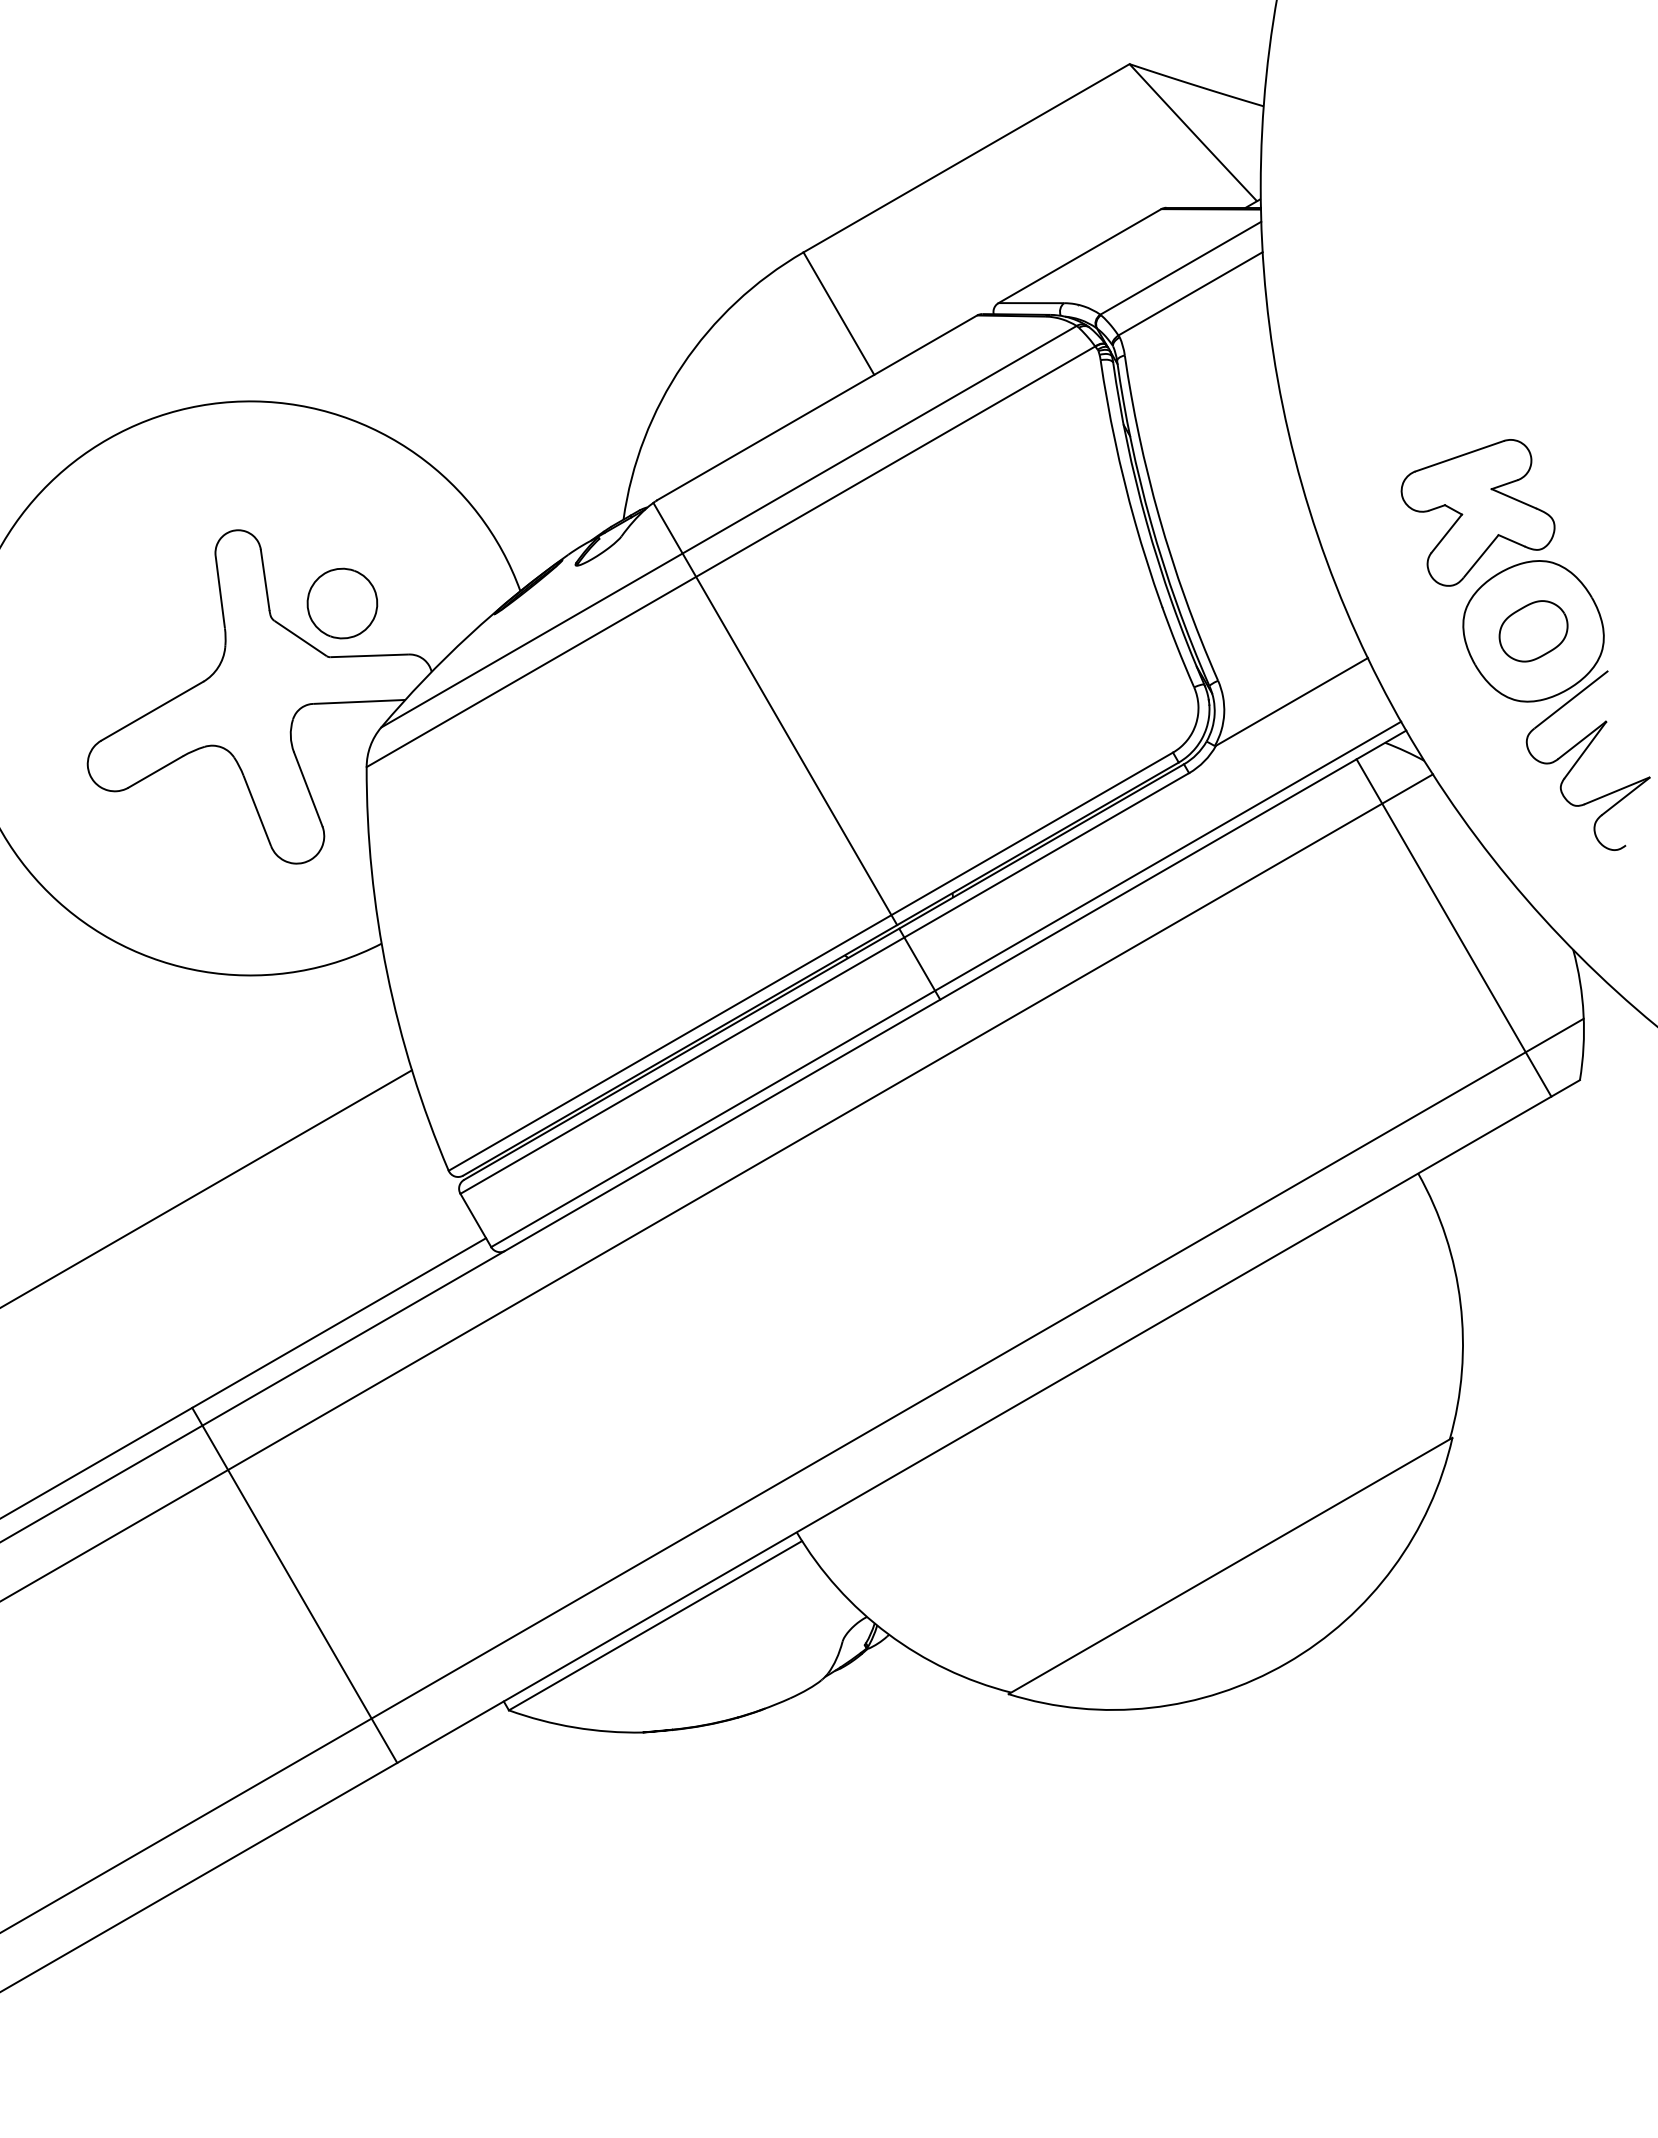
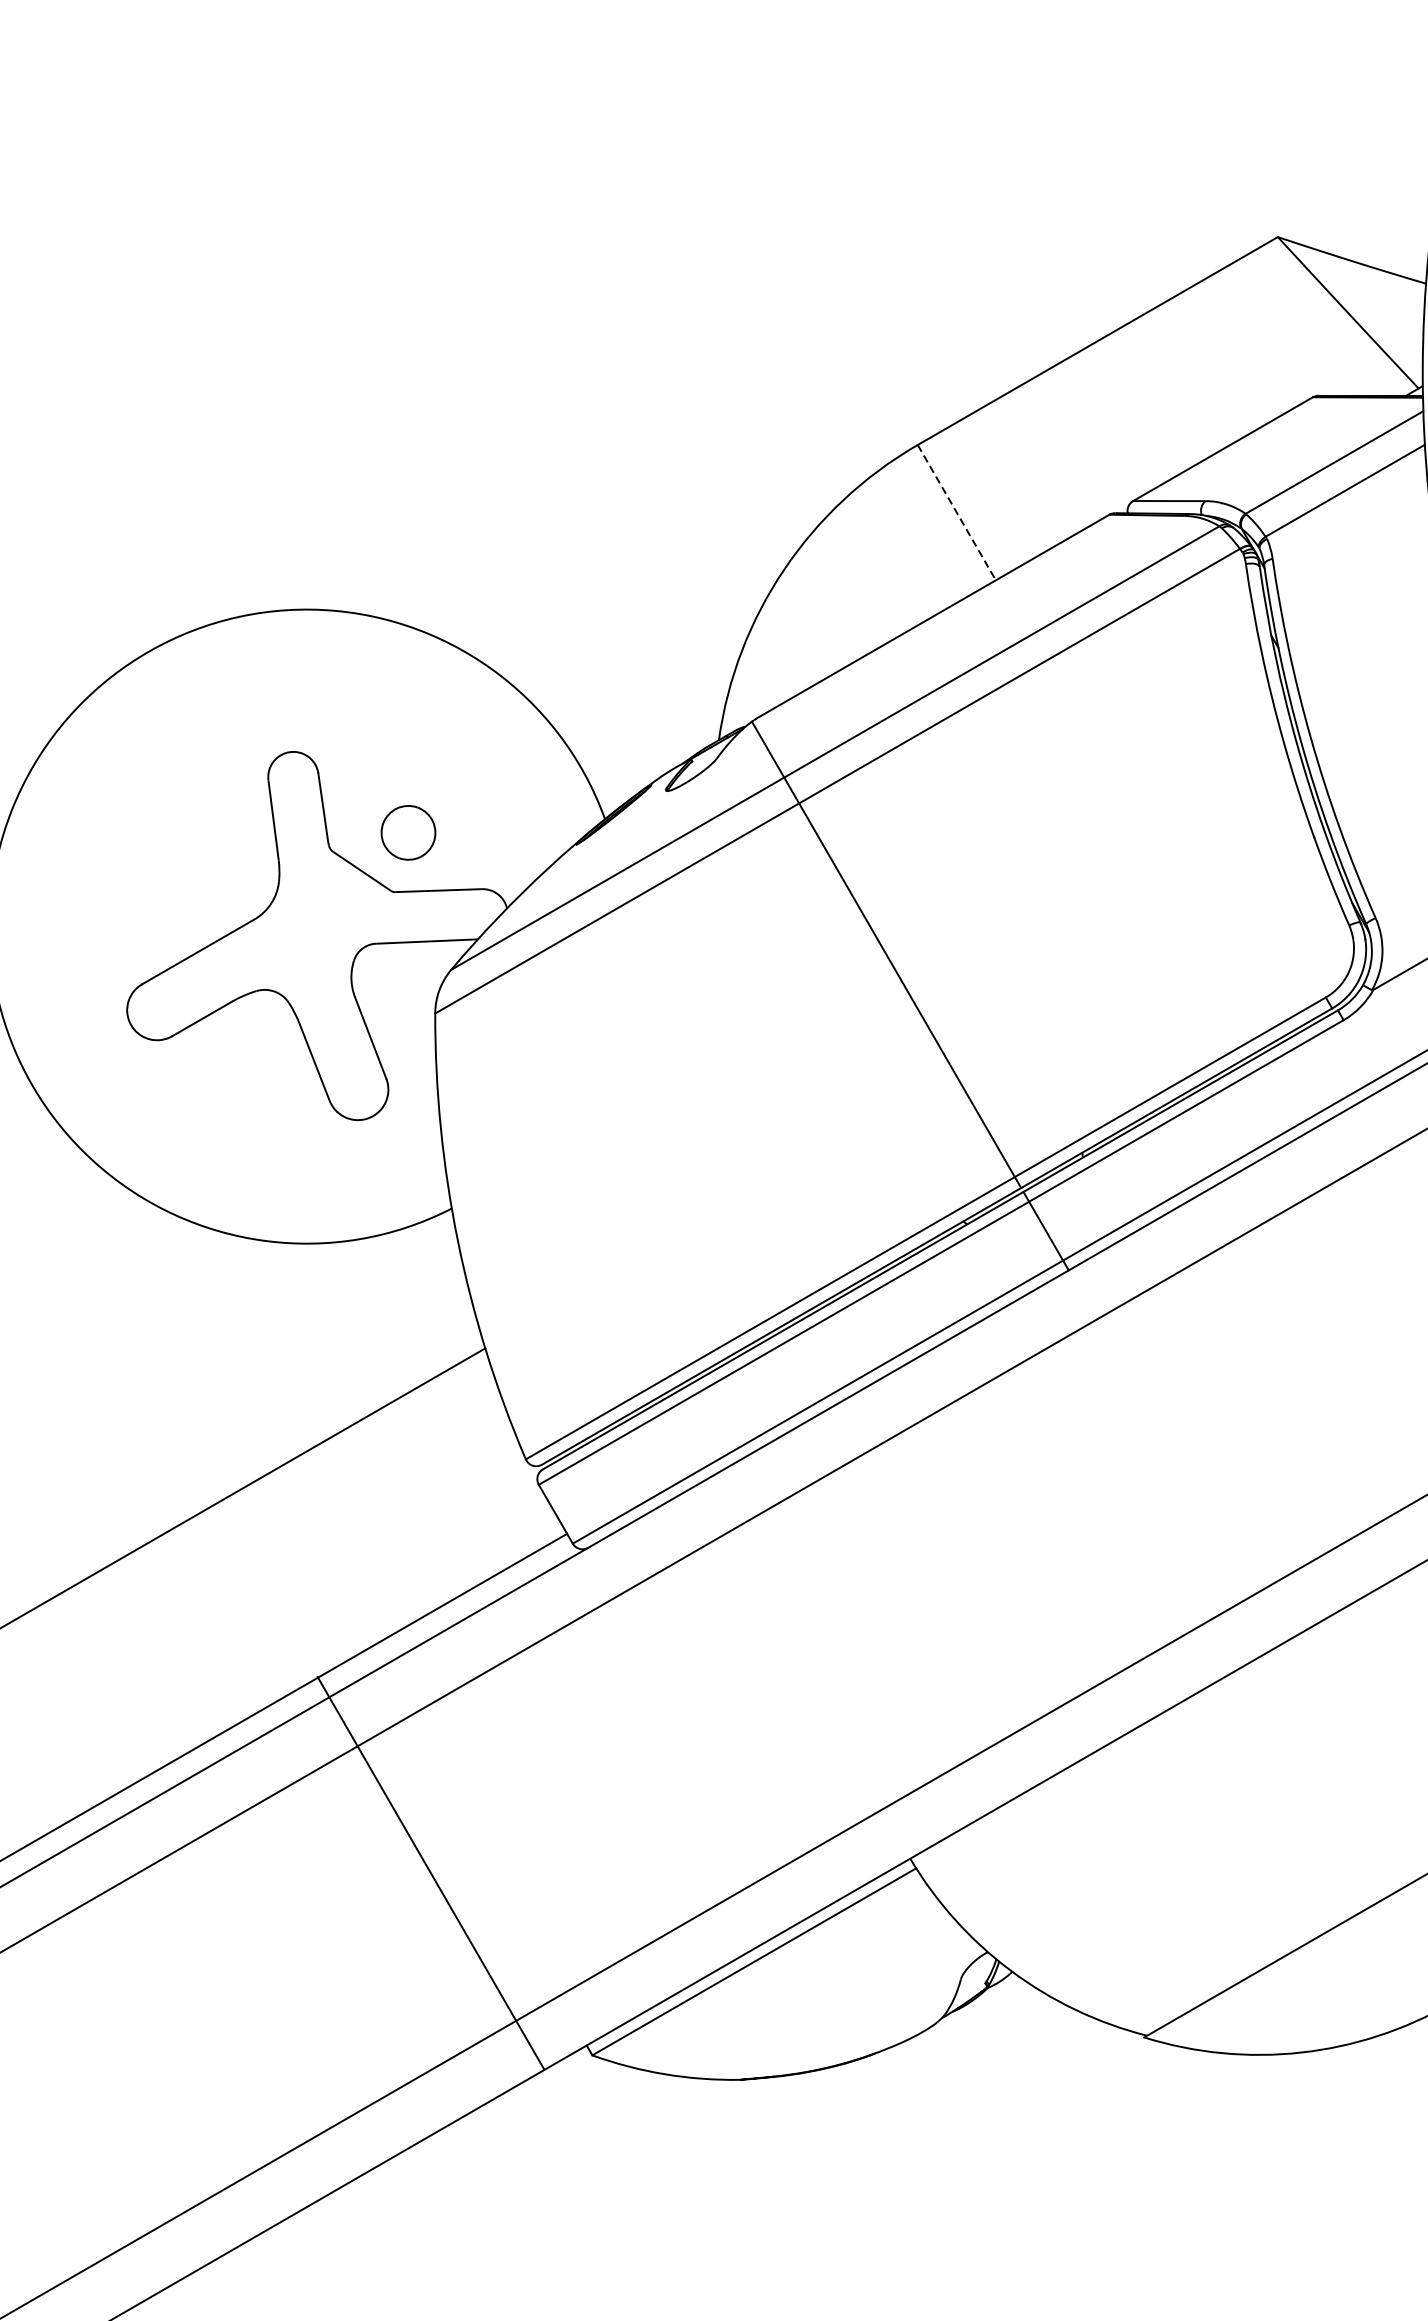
line: (838, 313) -> (956, 512), solid -> dashed
part: (342, 603) -> (408, 832), size x0.7
line: (294, 1584) -> (430, 1872), moved

